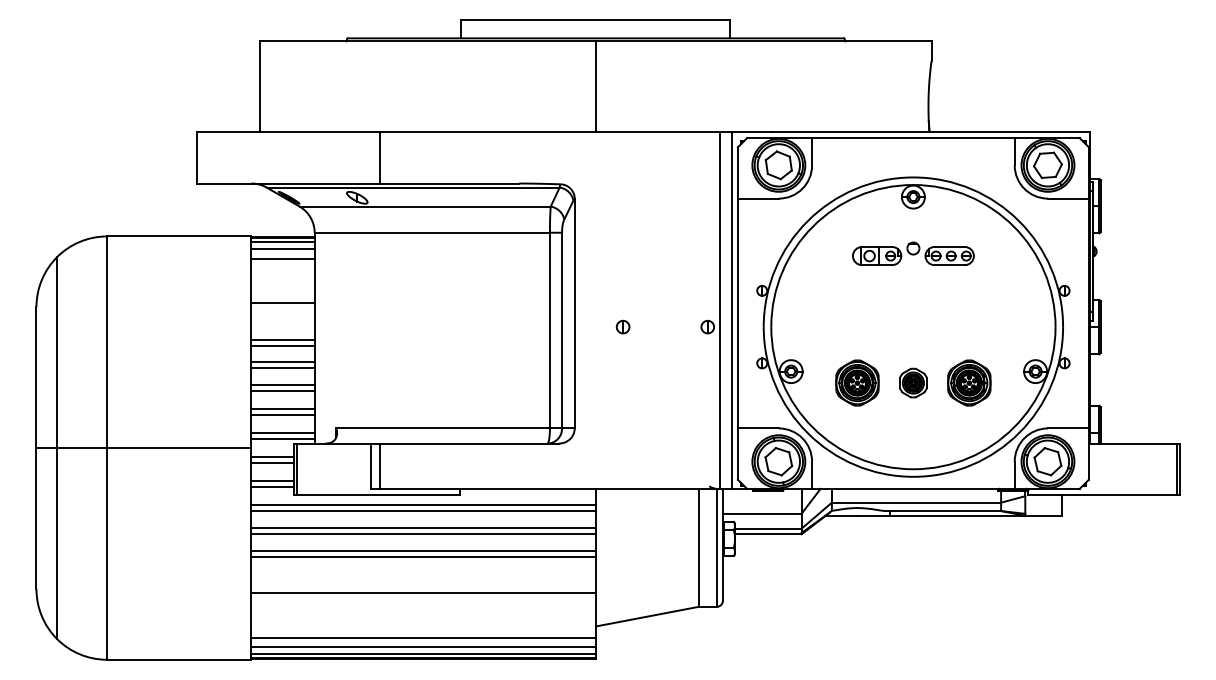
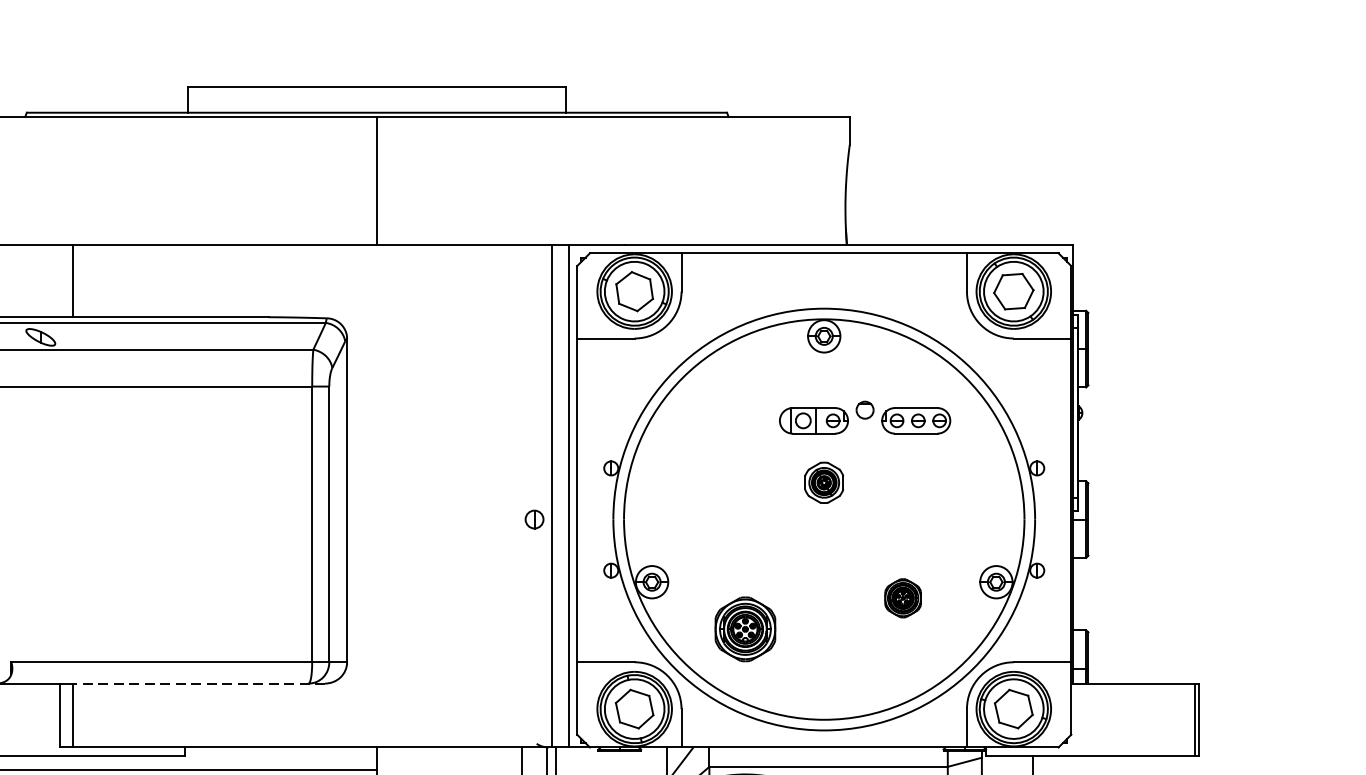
part: (913, 253) -> (865, 417), moved
part: (622, 326) -> (414, 518), removed
part: (857, 382) -> (745, 628), moved
part: (913, 382) -> (824, 482), moved
part: (969, 382) -> (903, 597), size x0.6
line: (469, 443) -> (198, 683), solid -> dashed

